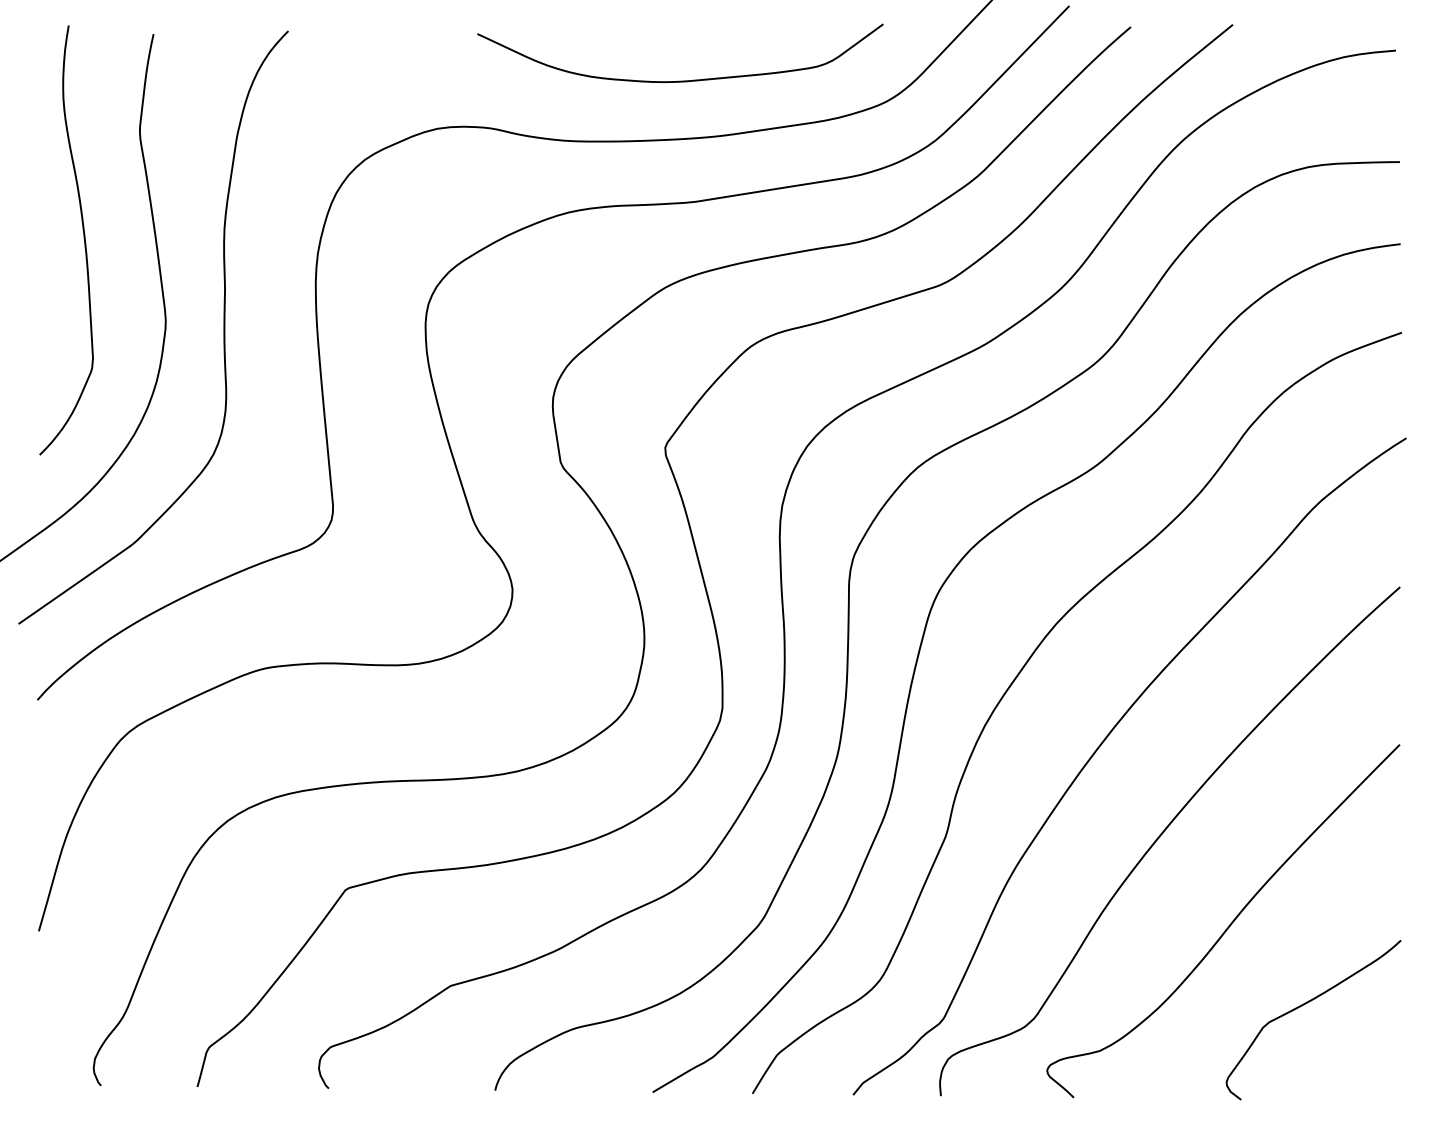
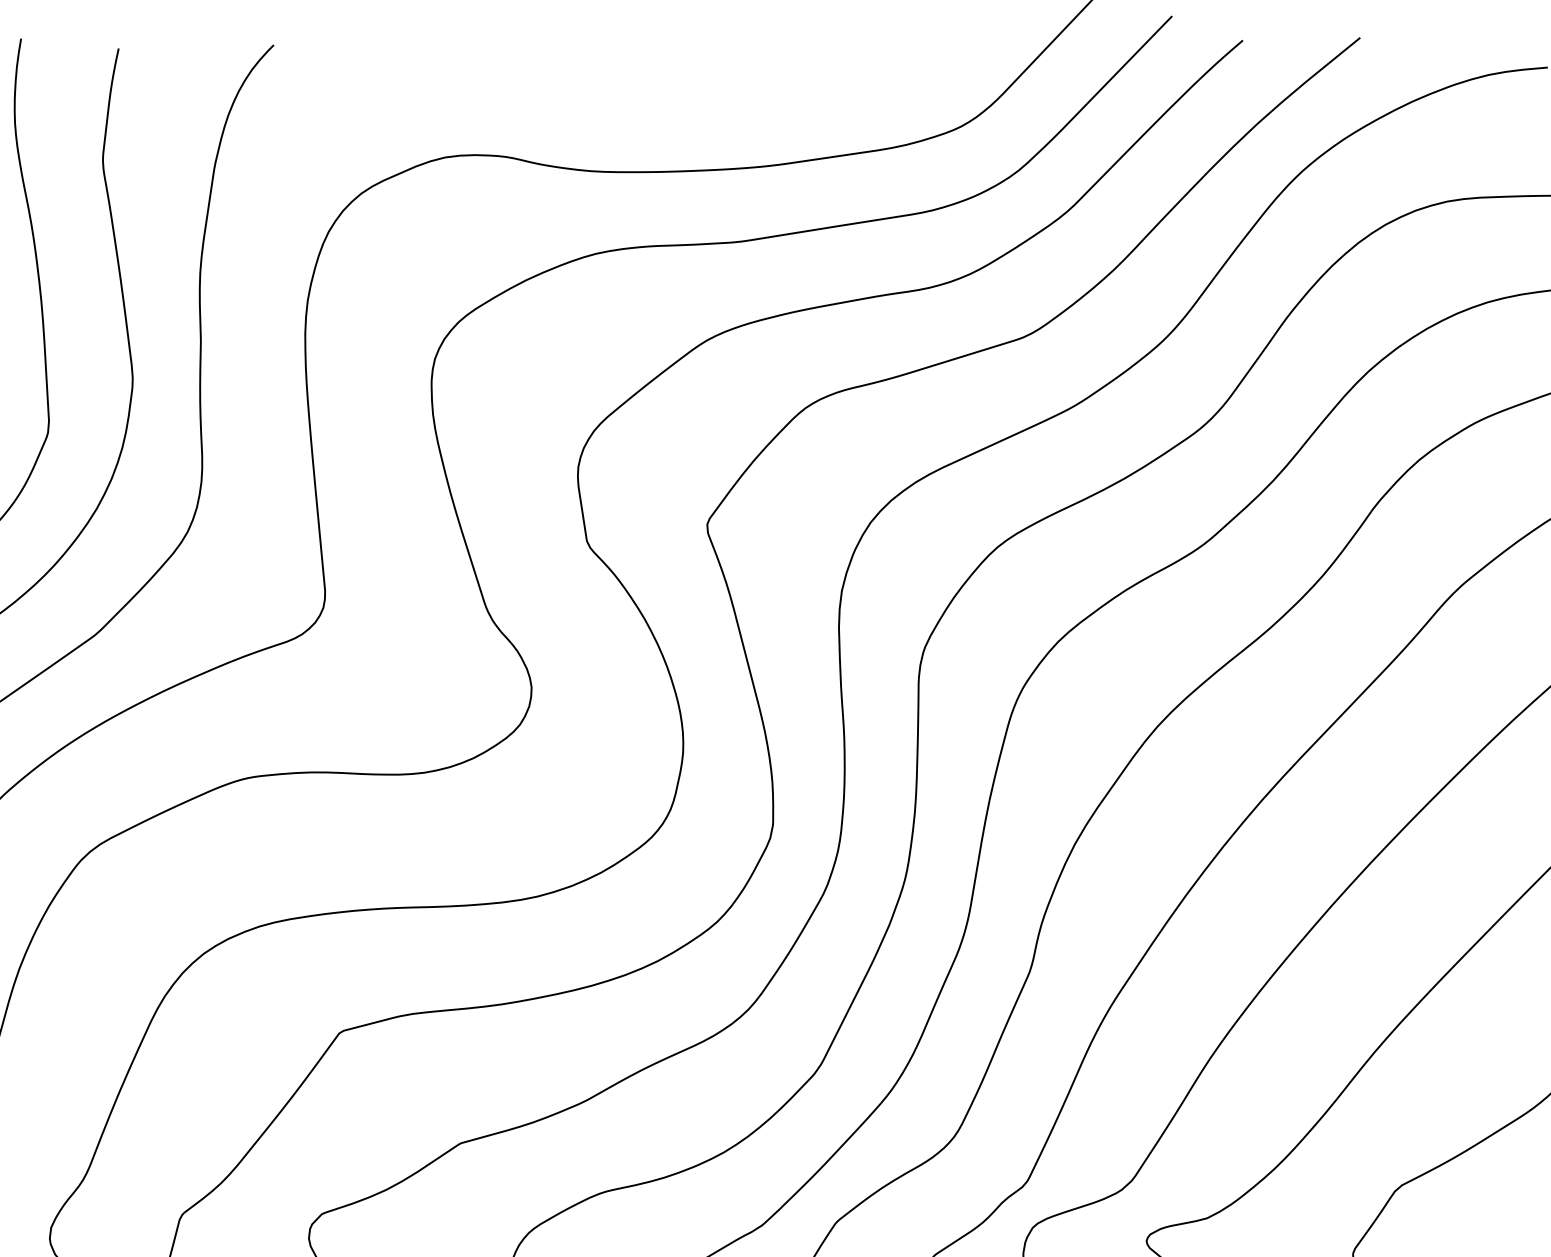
curve: (680, 80) -> (724, 101), removed

